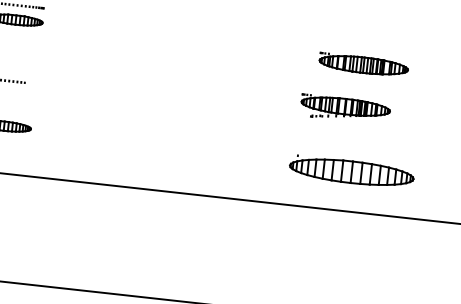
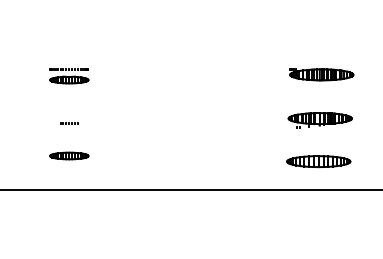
part: (363, 64) -> (321, 74), moved
part: (344, 109) -> (319, 120), moved
part: (351, 172) -> (318, 161), size x0.71

